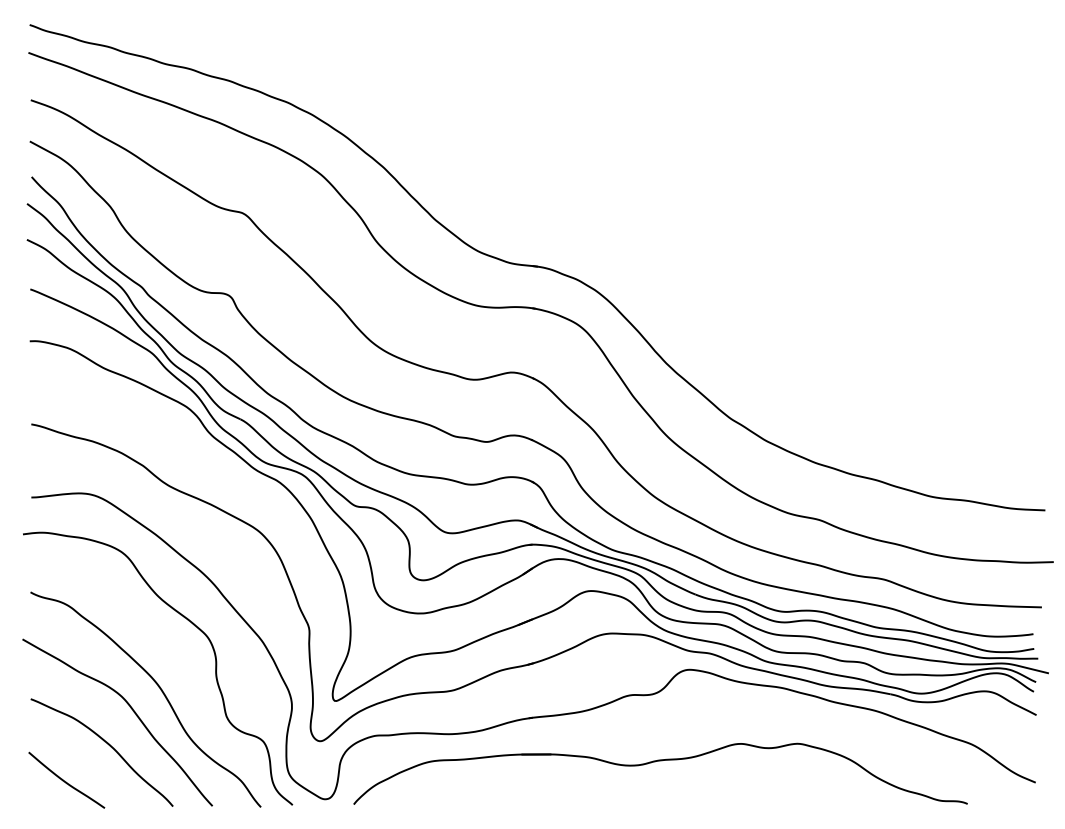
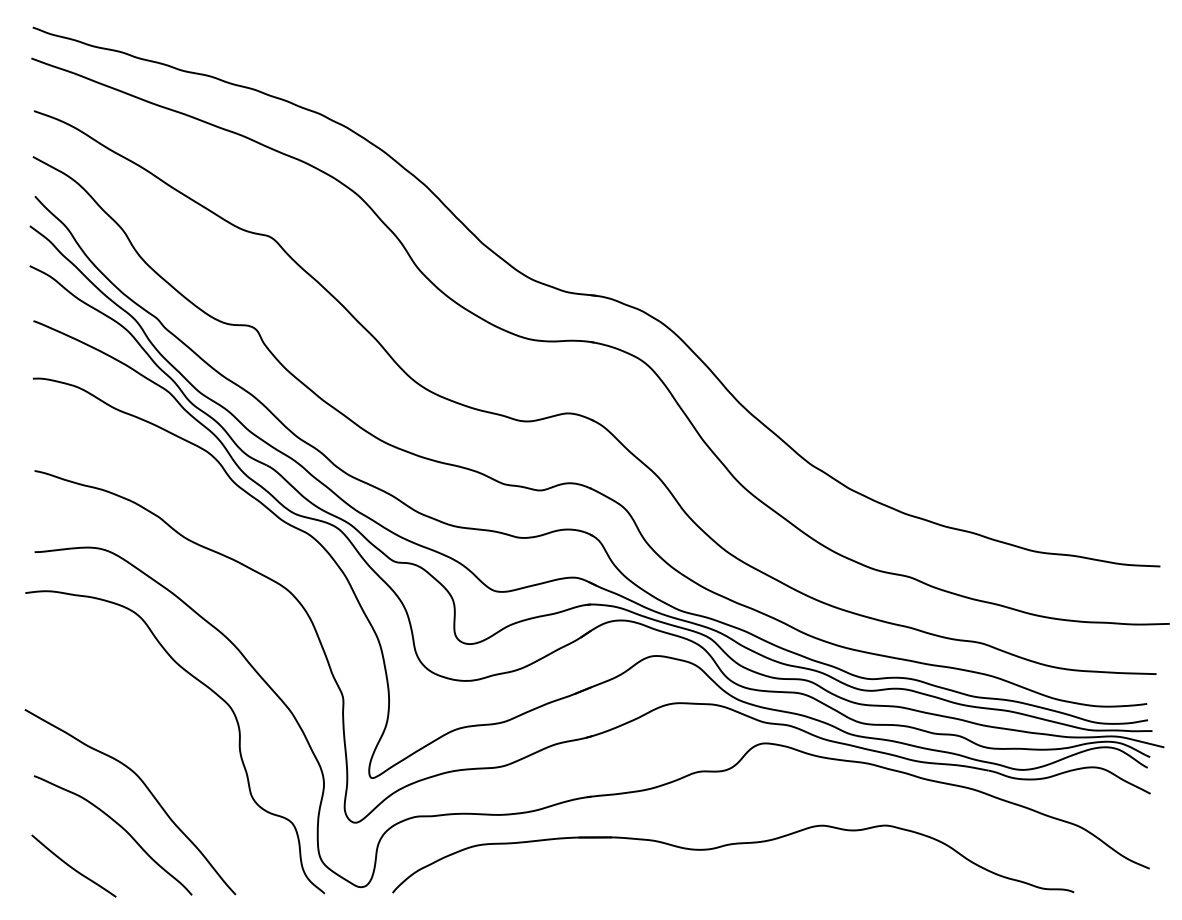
curve: (160, 690) -> (178, 766), removed

